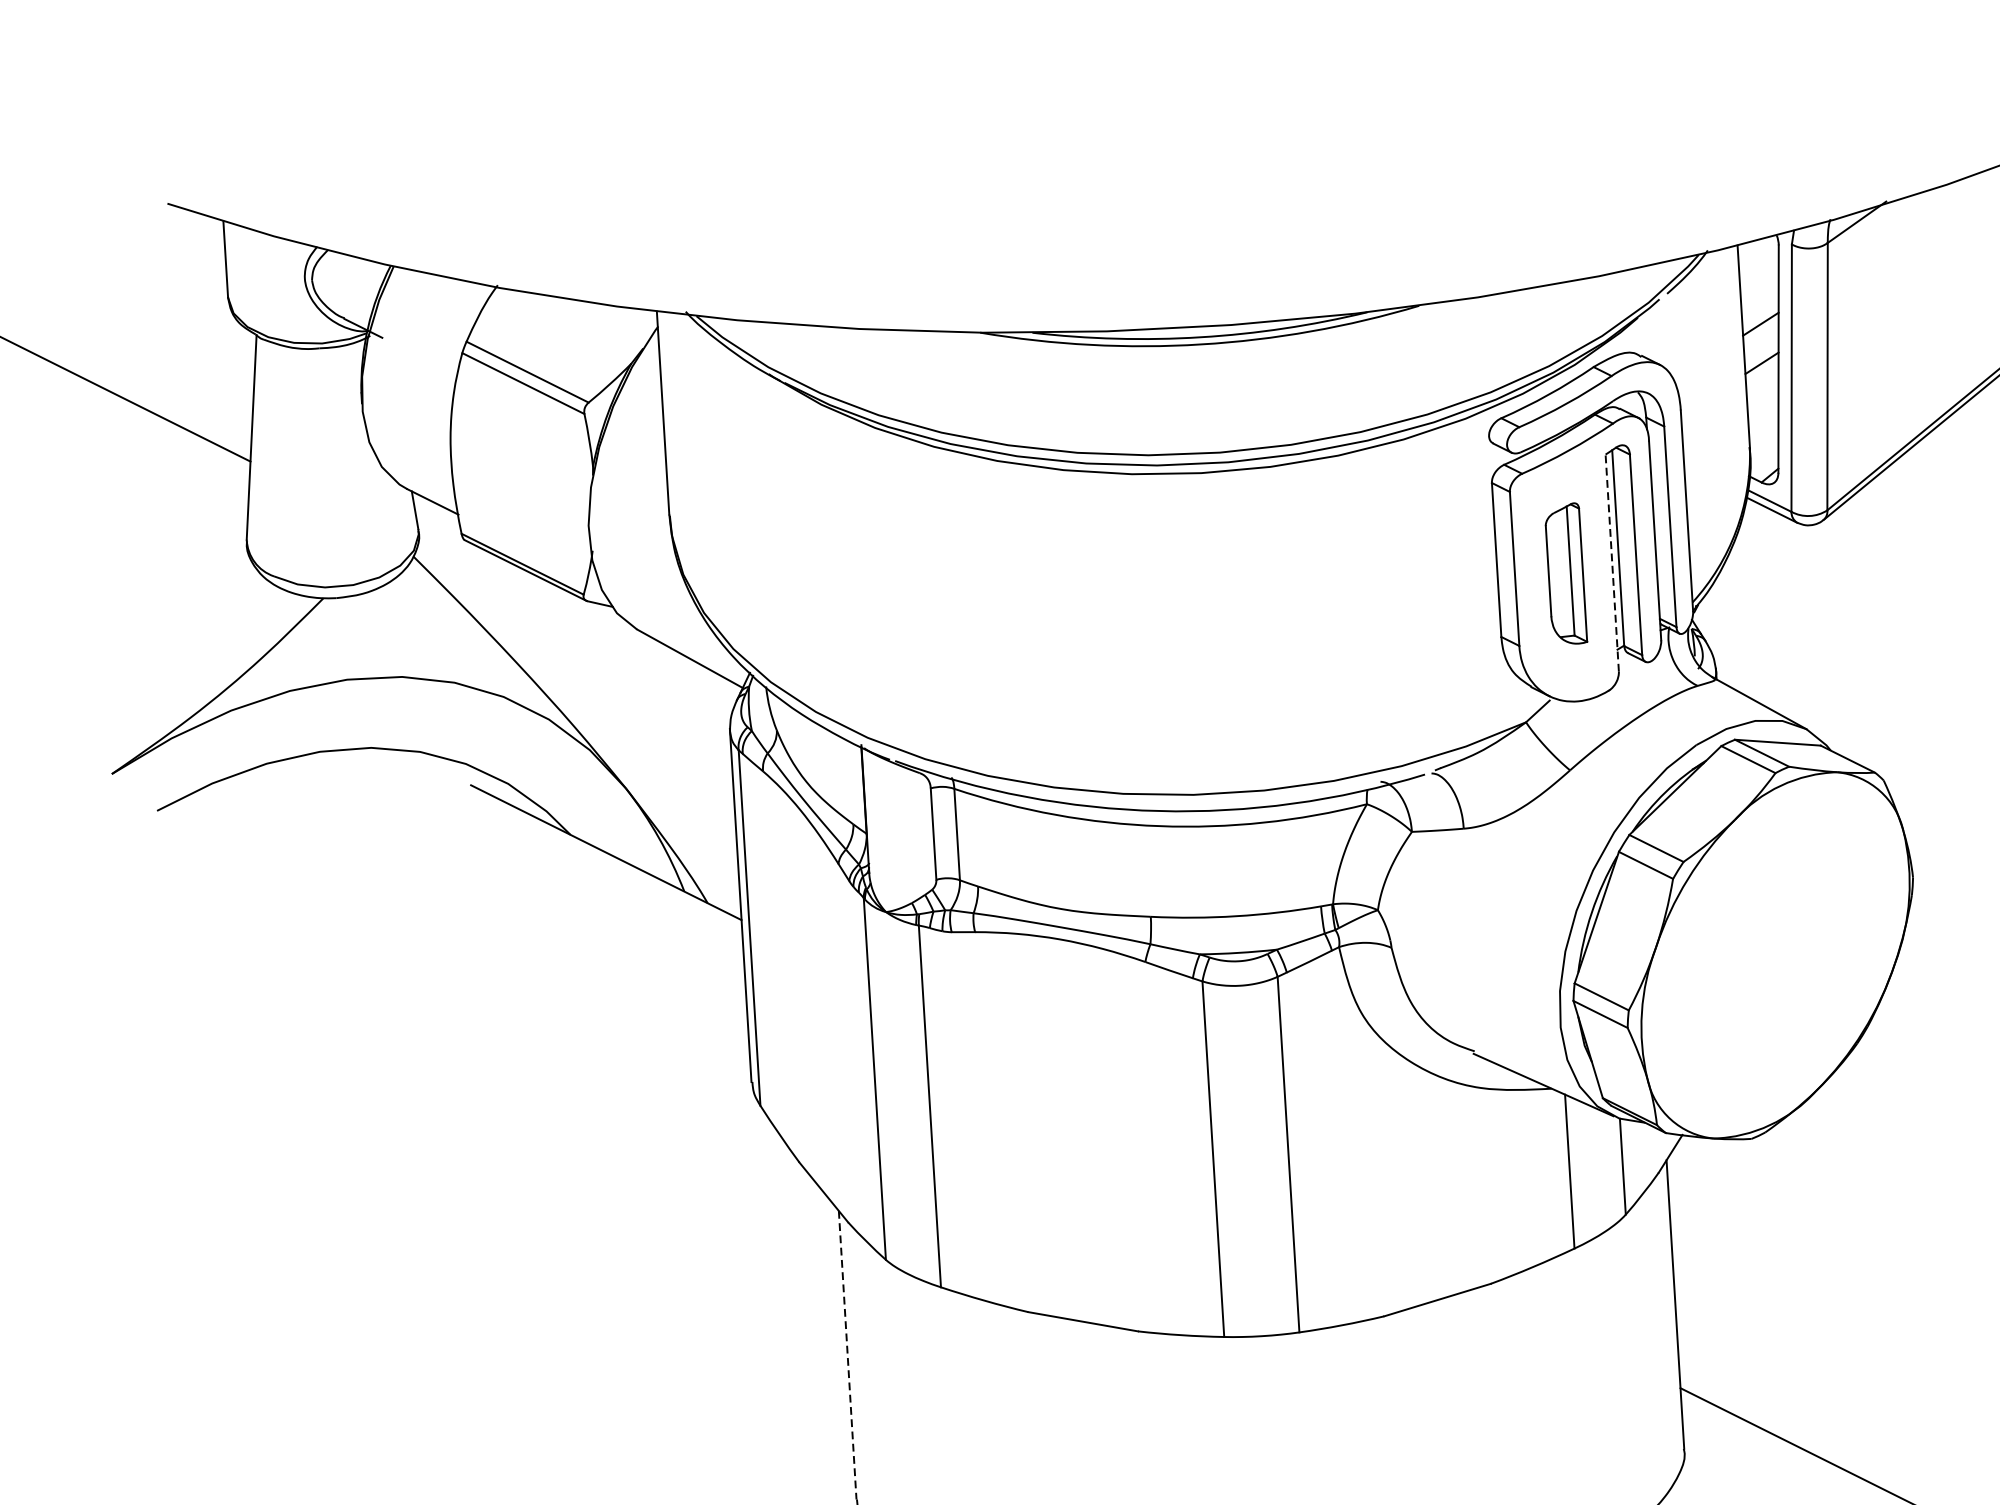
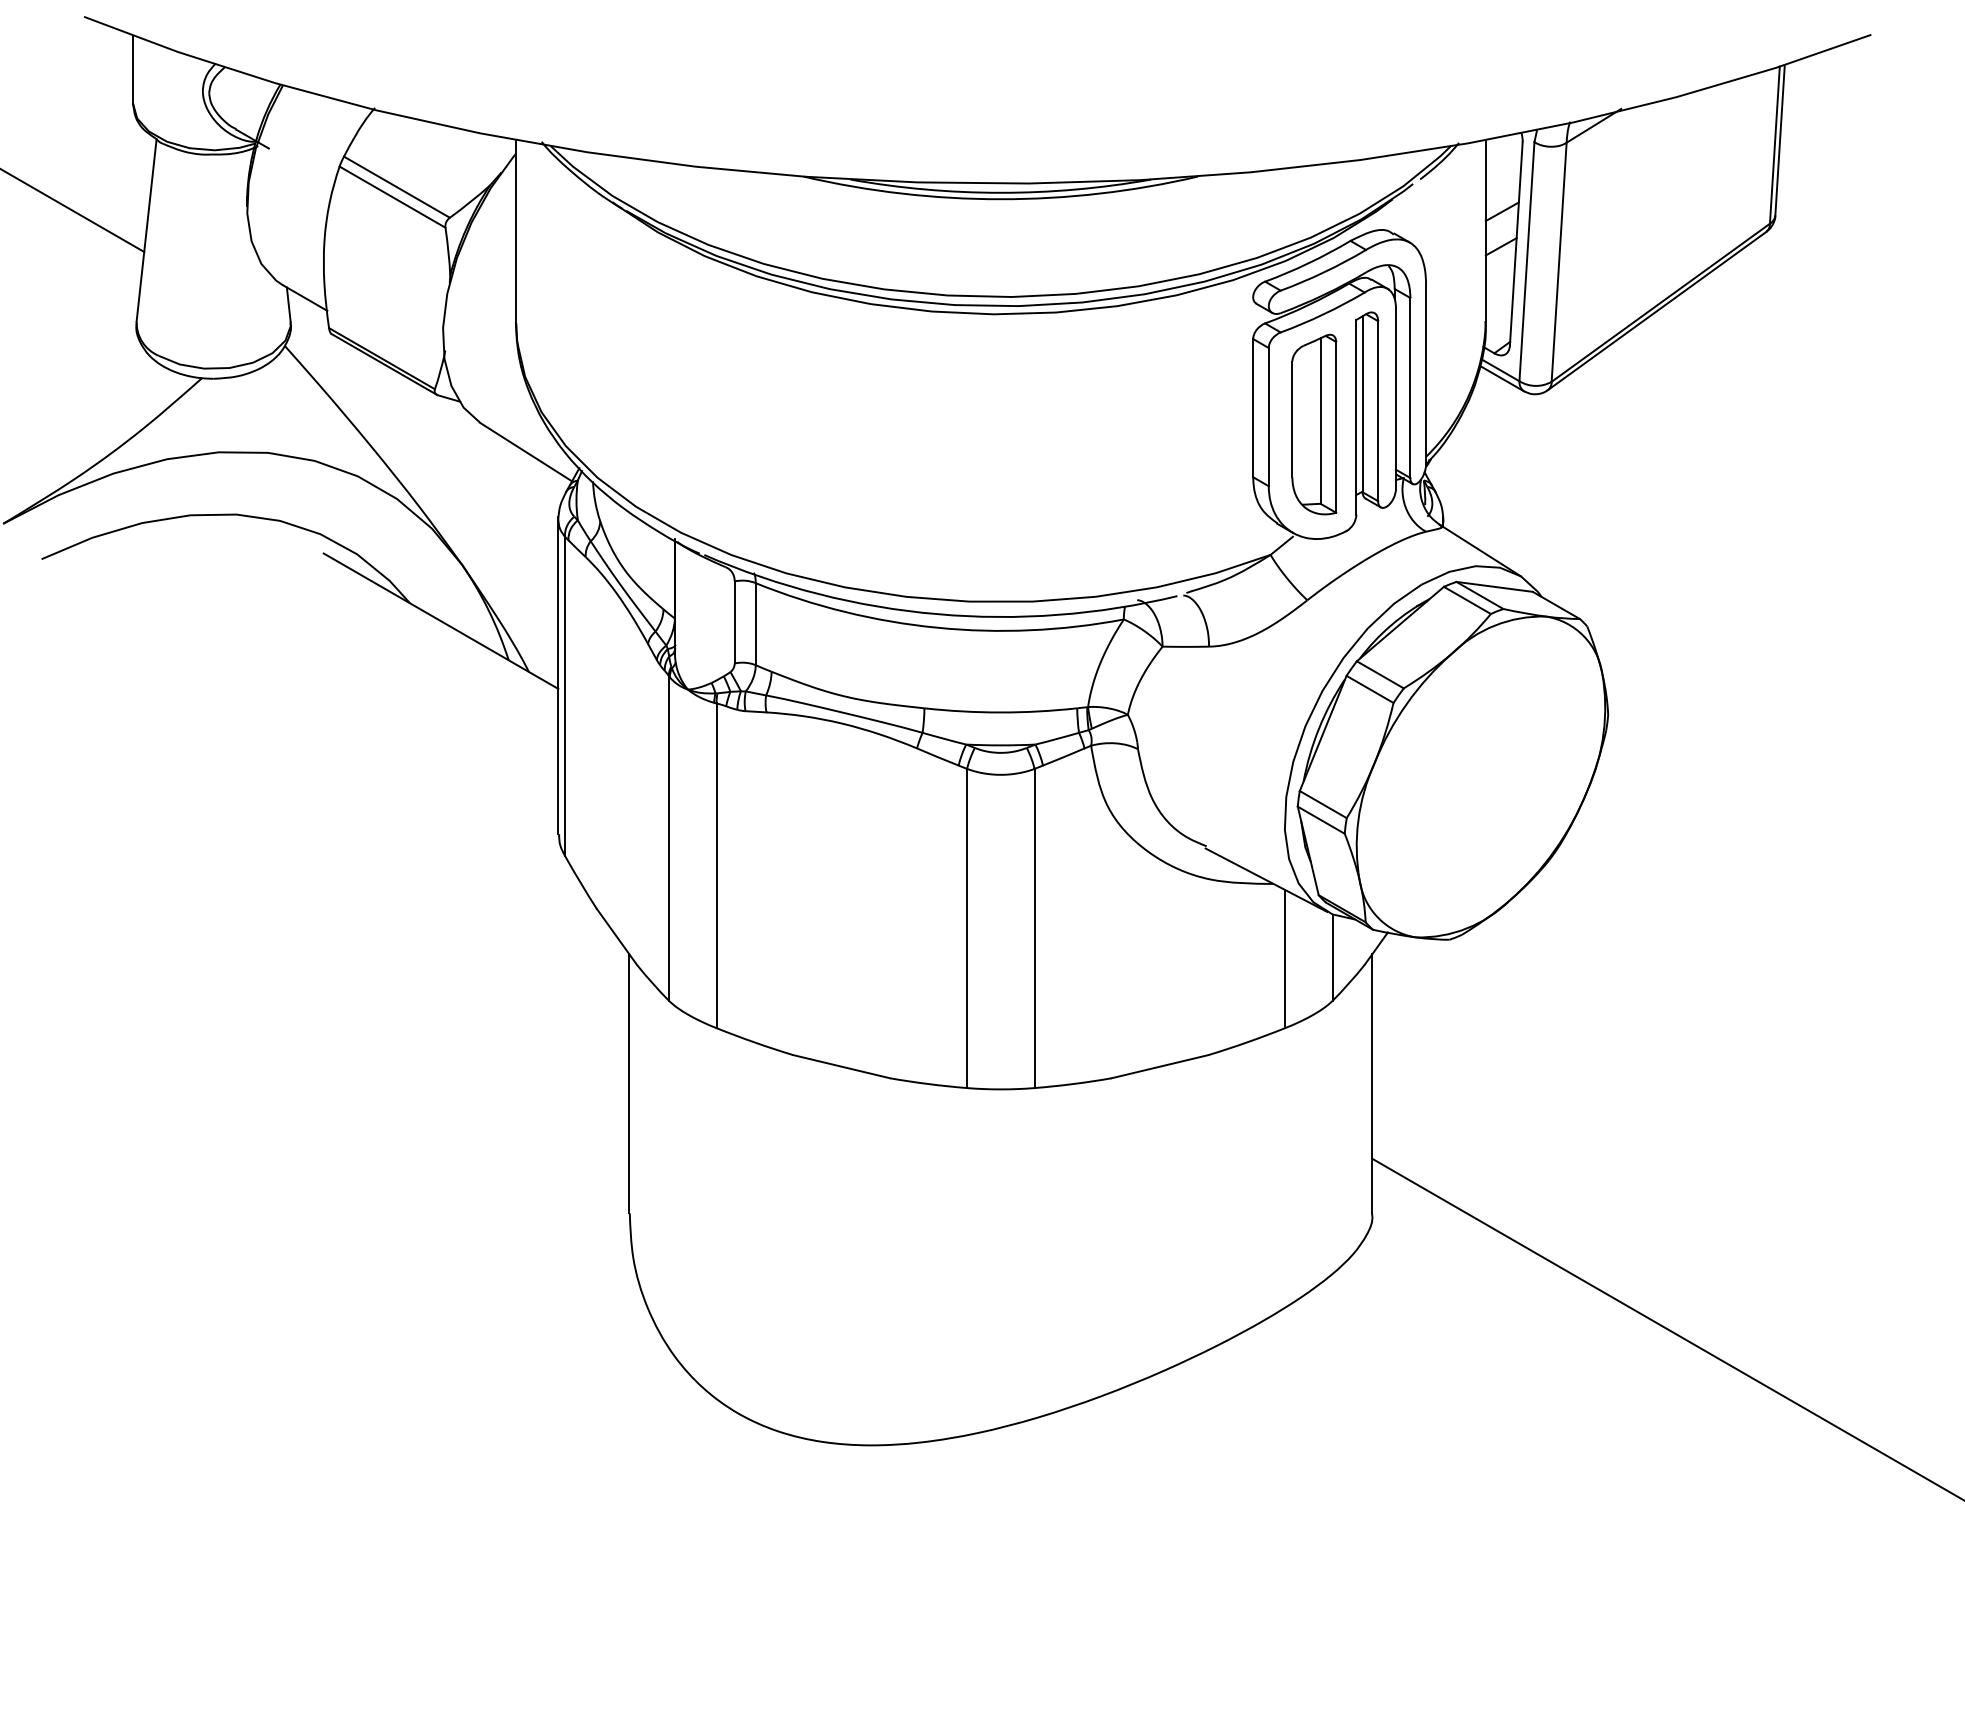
line: (1612, 562) -> (1356, 416), dashed -> solid
part: (1566, 574) -> (1314, 424), size x1.43
line: (847, 1354) -> (629, 1083), dashed -> solid

